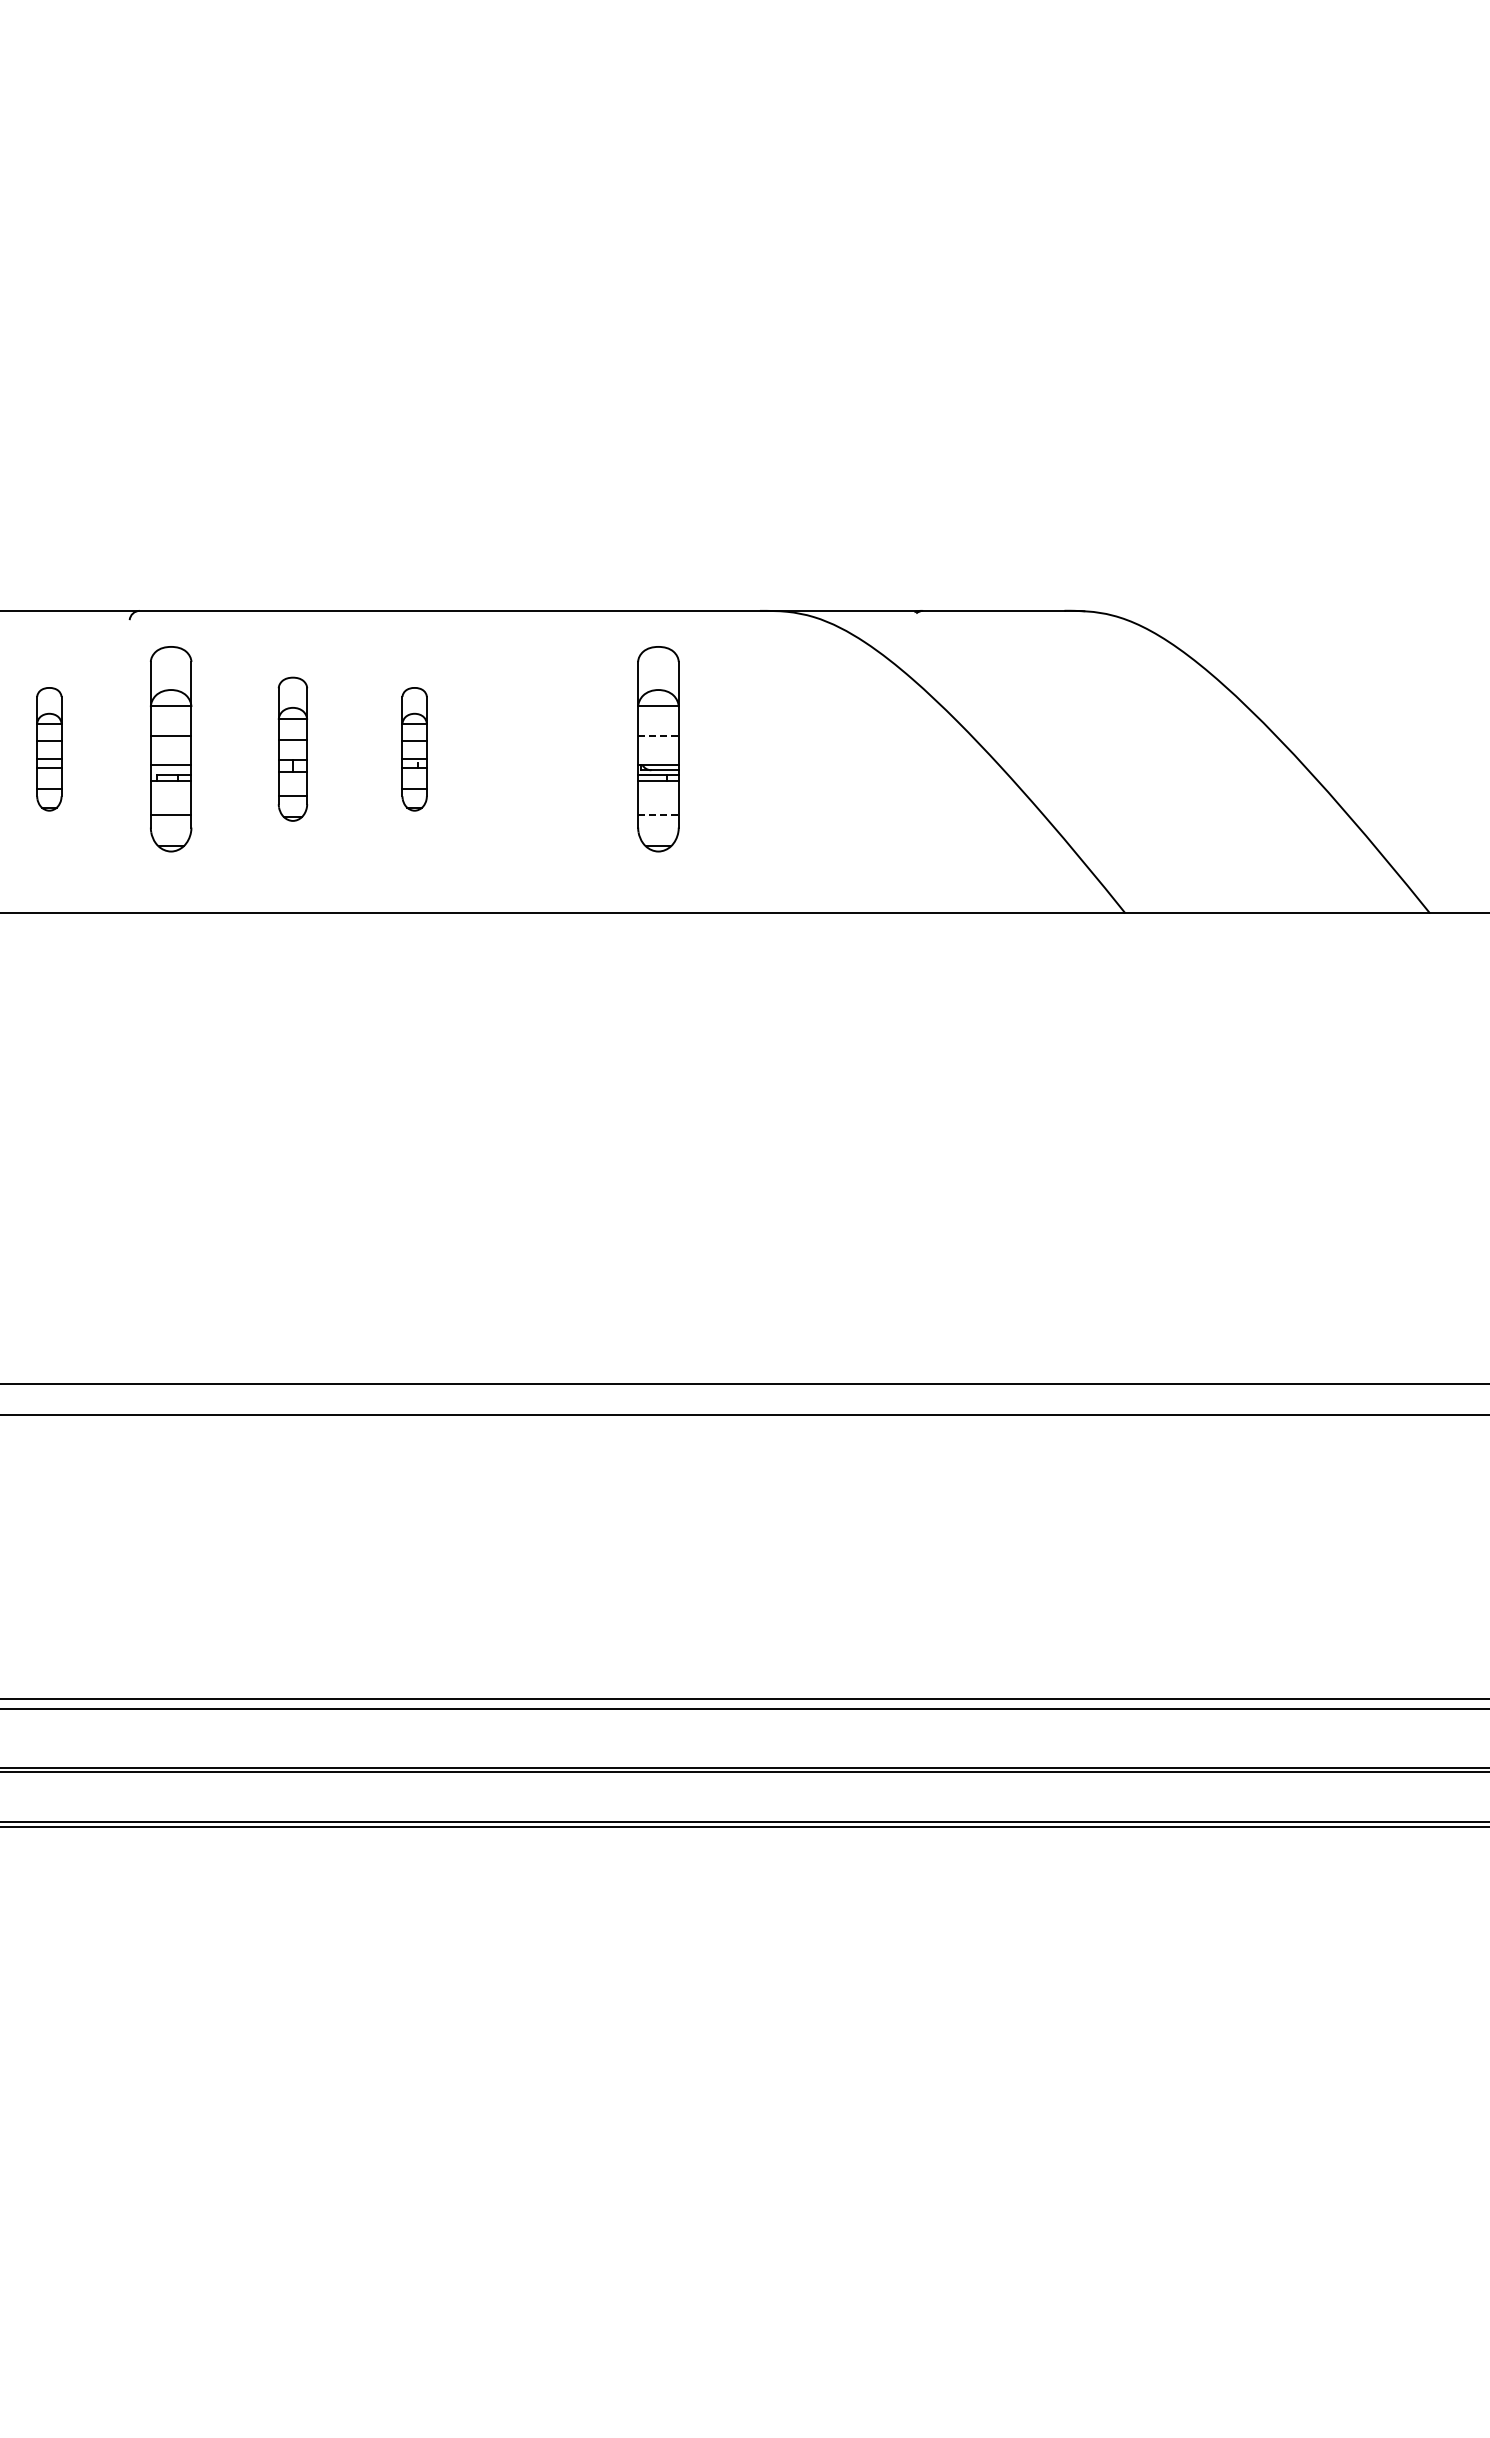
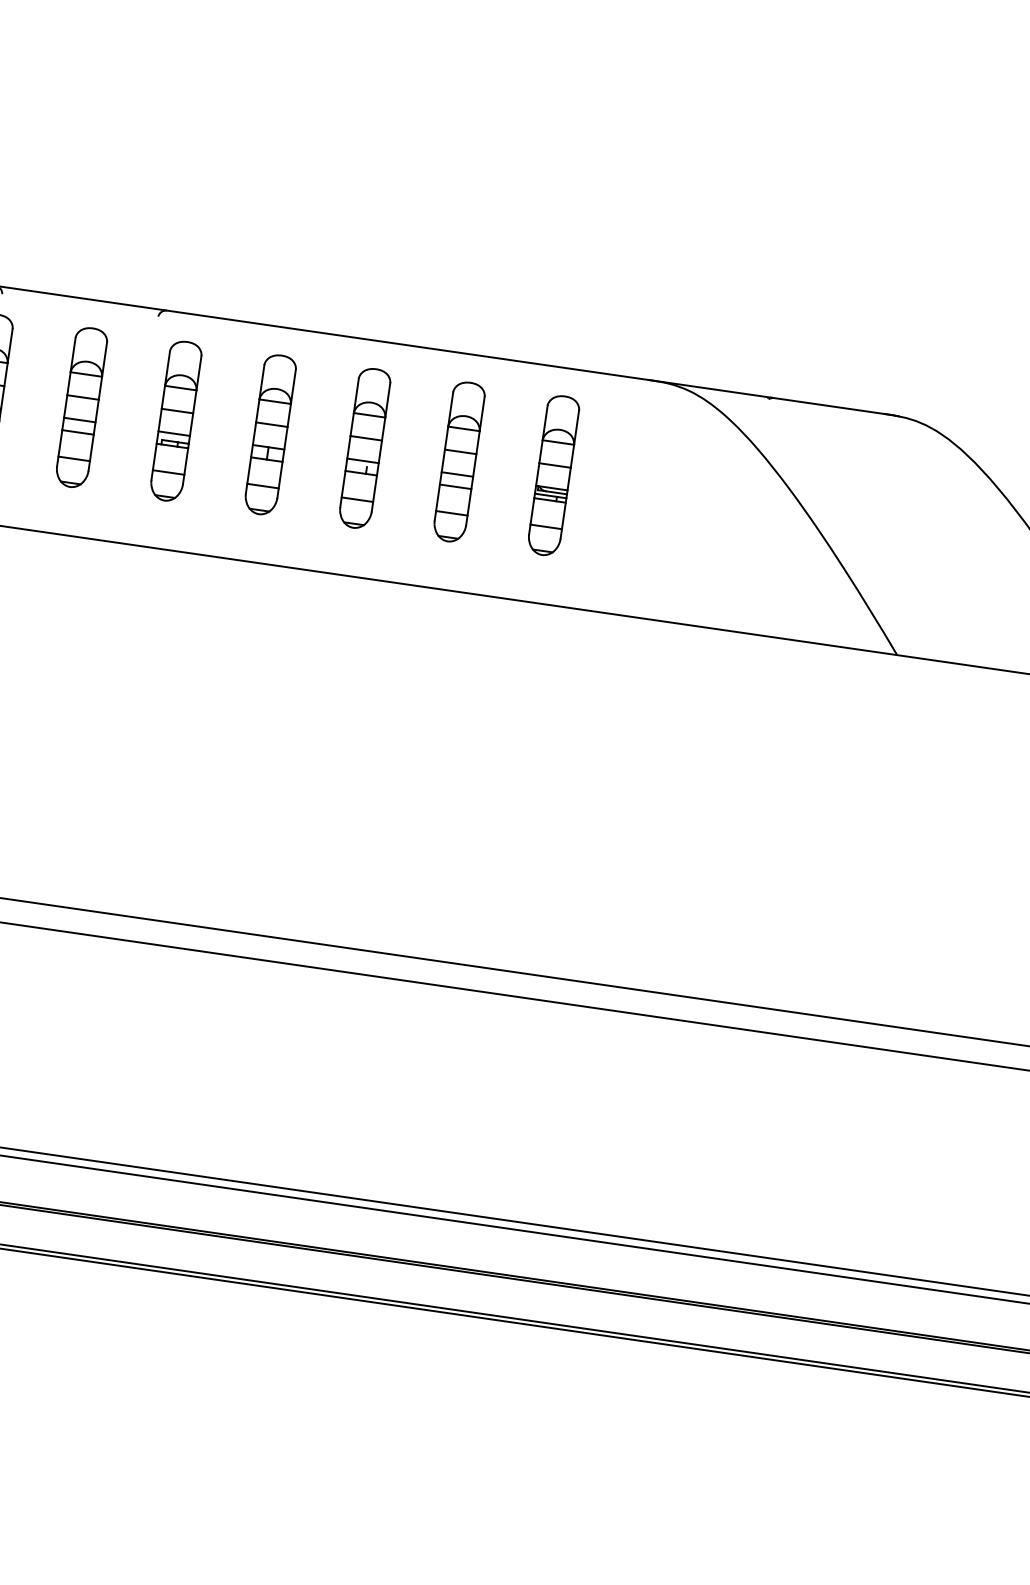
line: (658, 736) -> (555, 465), dashed -> solid
part: (49, 749) -> (81, 407), size x1.67
part: (292, 749) -> (270, 435), size x1.43
part: (414, 749) -> (364, 448), size x1.67
part: (536, 749) -> (459, 462), added
line: (658, 815) -> (546, 527), dashed -> solid

